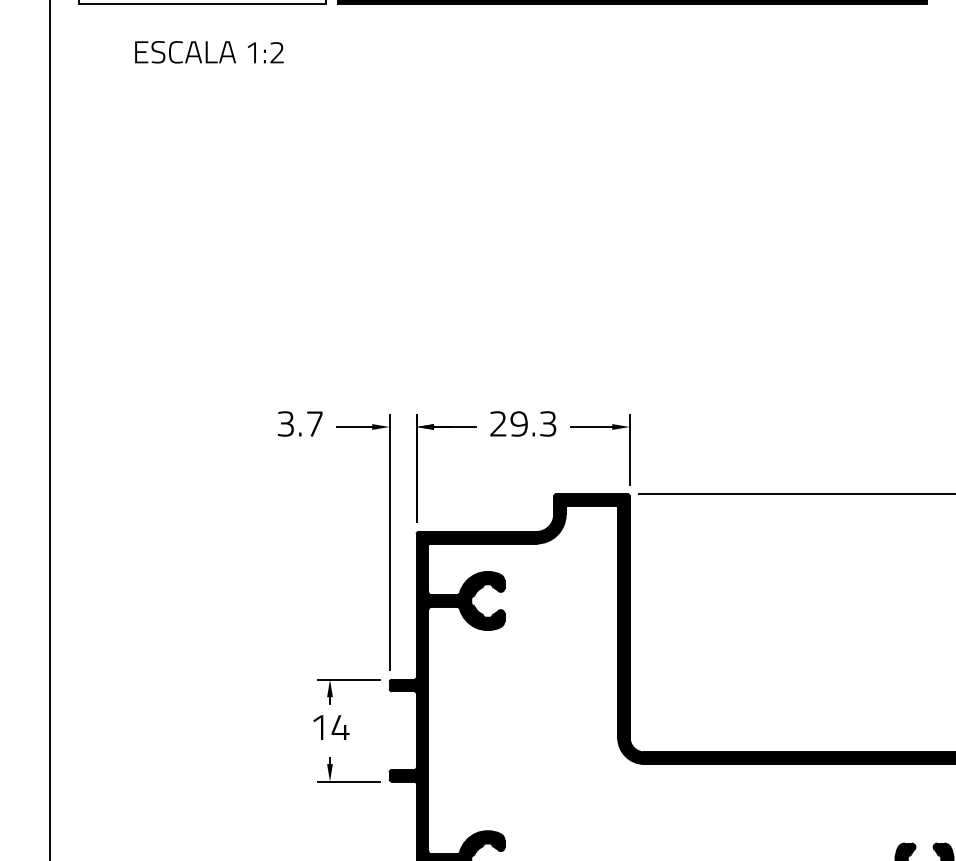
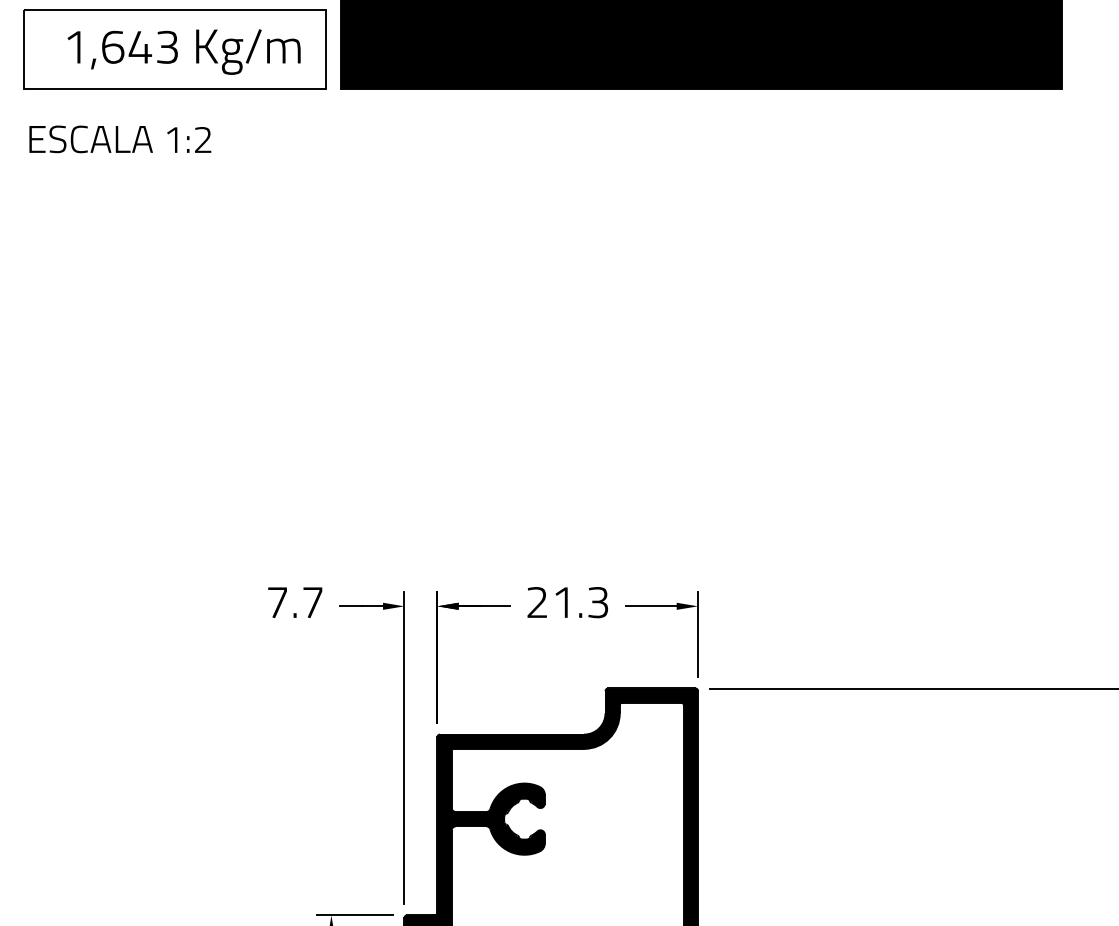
text: (209, 52) -> (120, 139), moved
text: (285, 423) -> (276, 602), 3.7 -> 7.7
text: (518, 423) -> (561, 602), 29.3 -> 21.3

